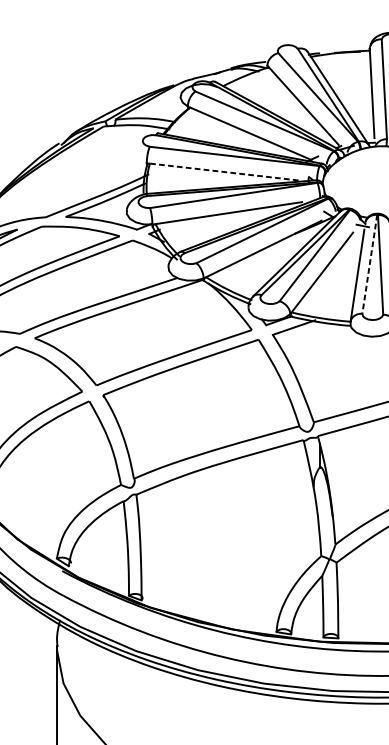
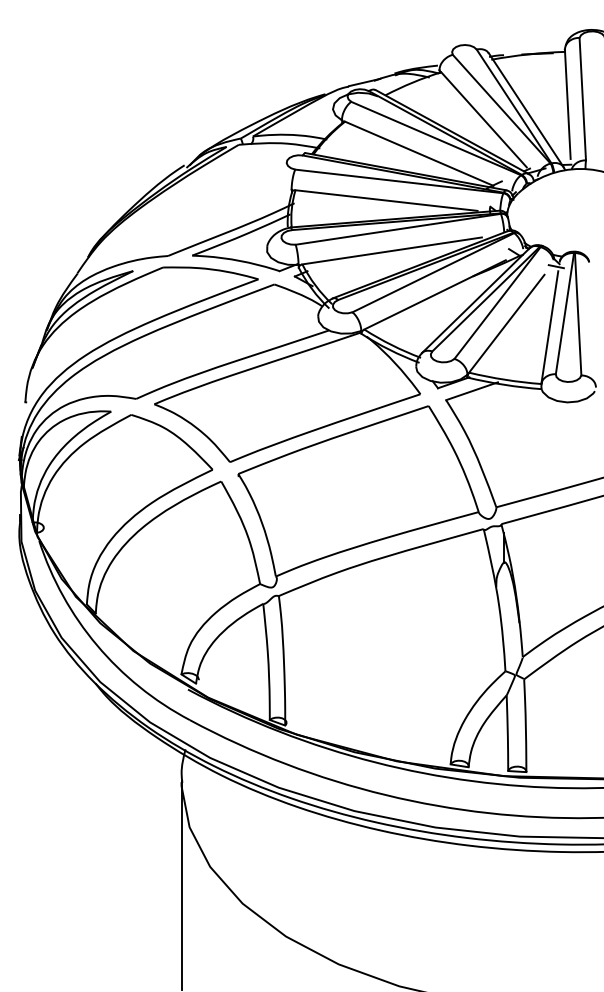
line: (224, 171) -> (386, 200), dashed -> solid
line: (369, 264) -> (564, 314), dashed -> solid

